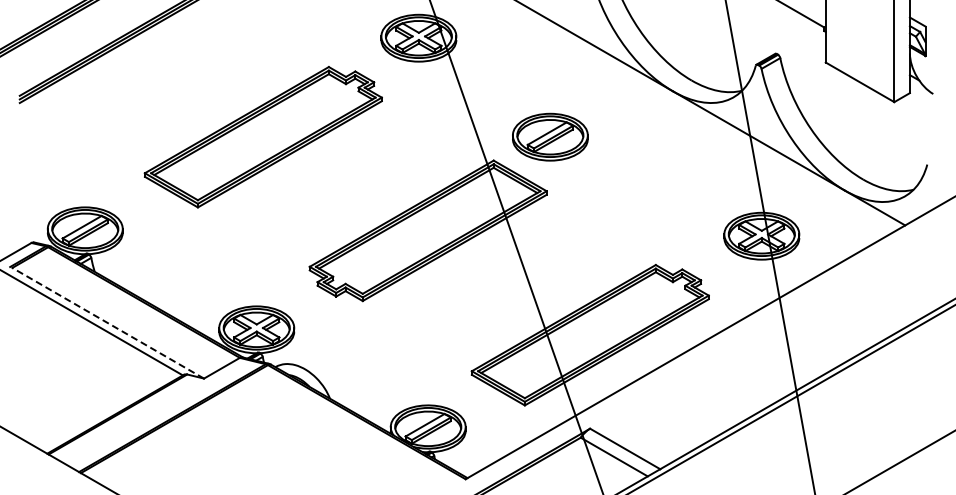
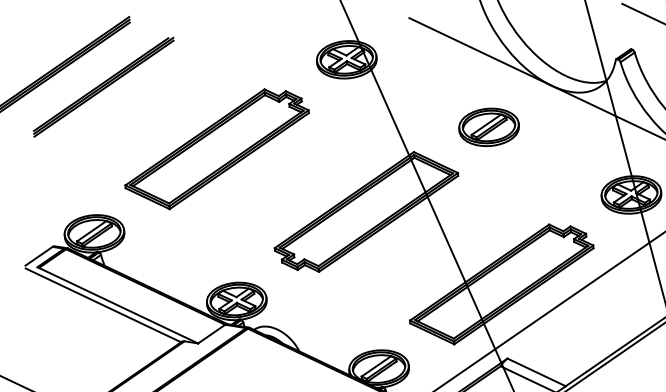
part: (550, 136) -> (489, 126), moved
part: (262, 137) -> (216, 149), moved
line: (108, 323) -> (118, 305), dashed -> solid

